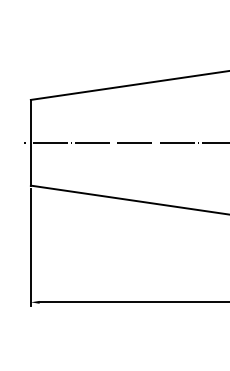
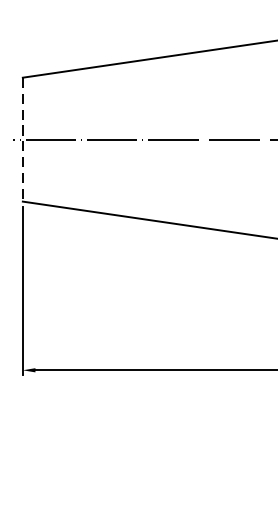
line: (30, 142) -> (22, 139), solid -> dashed

